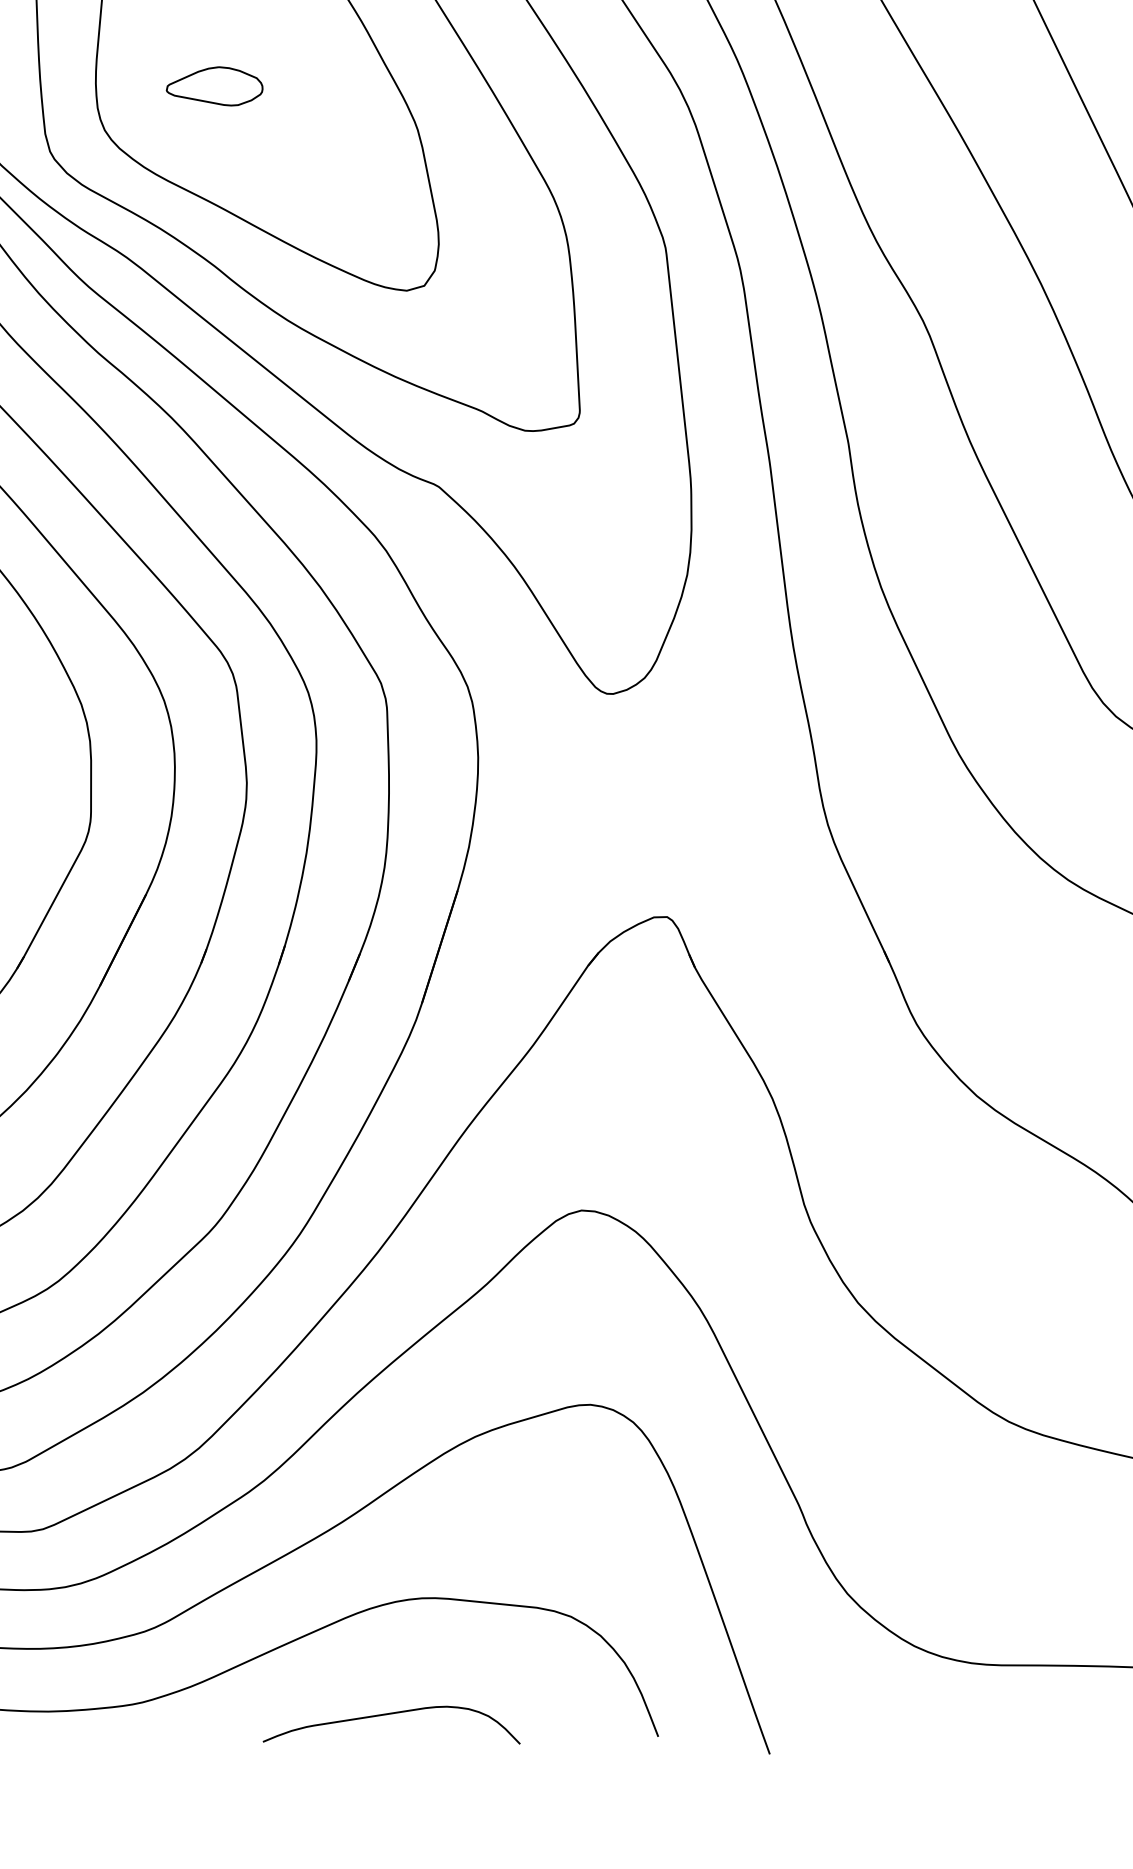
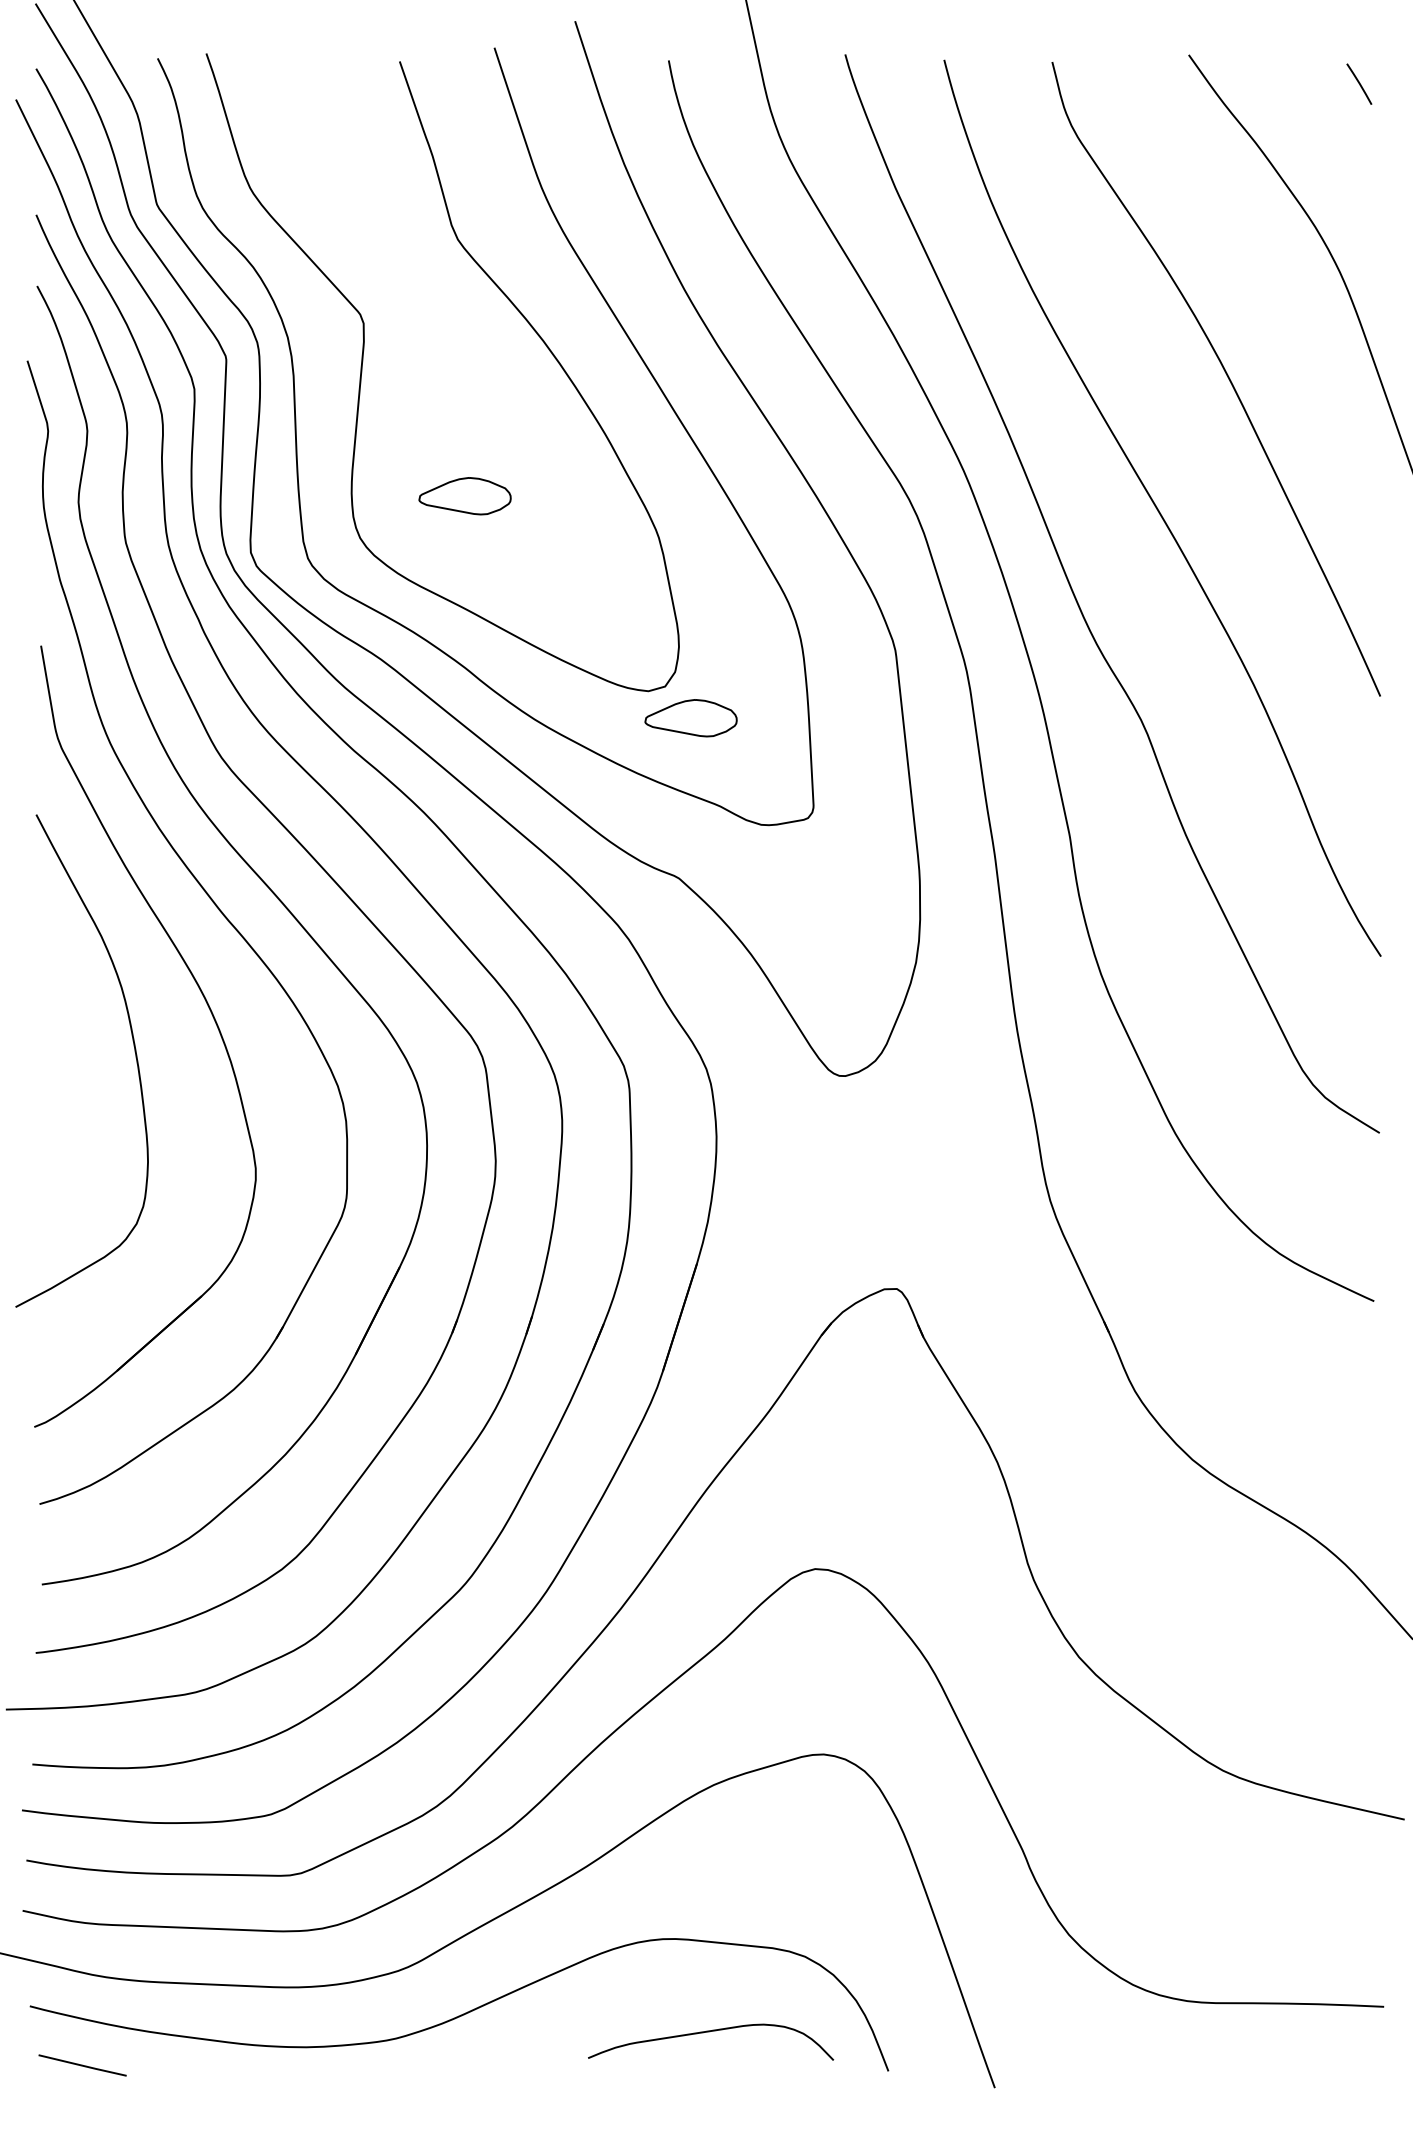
part: (450, 319) -> (690, 718), added
curve: (390, 1714) -> (709, 2032), moved

